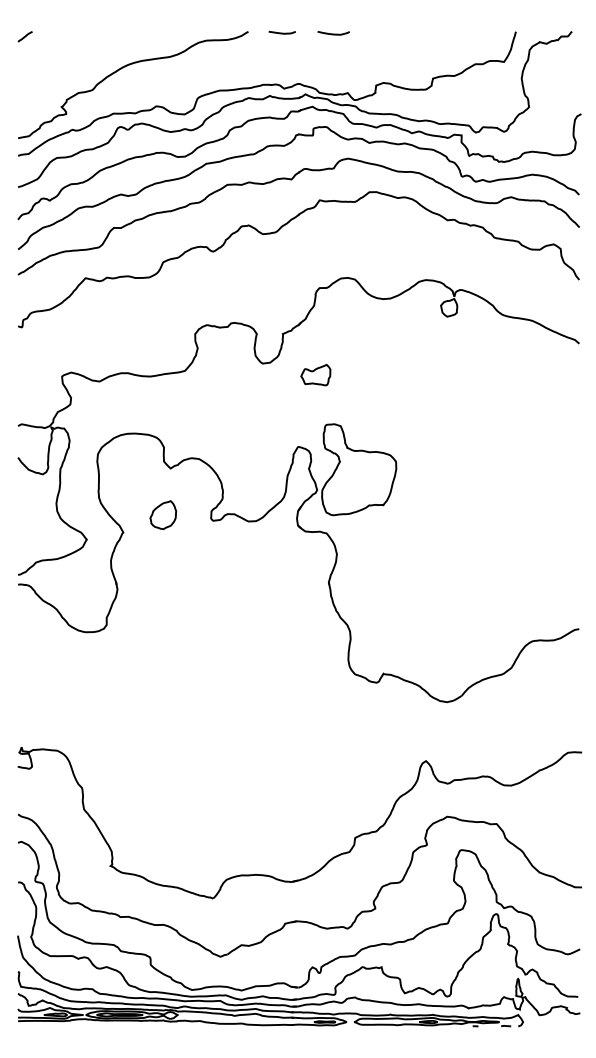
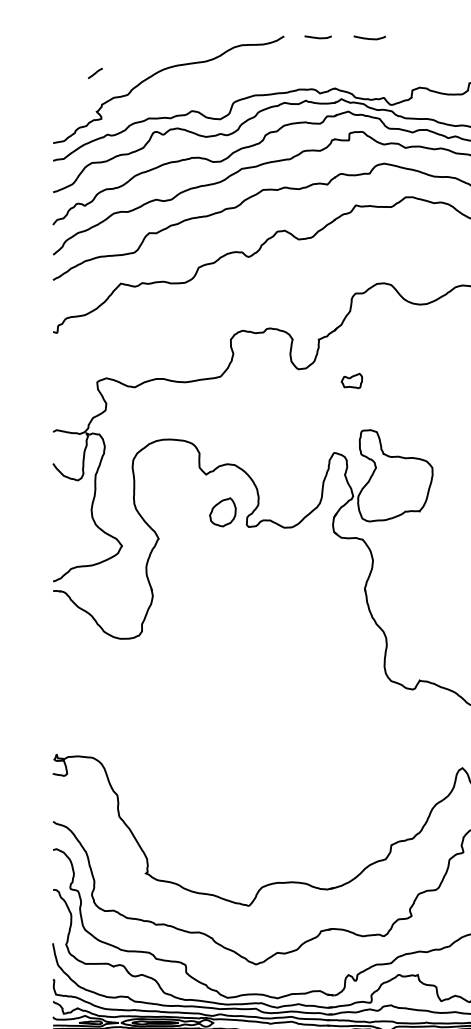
line: (24, 36) -> (94, 73), moved
part: (315, 375) -> (351, 381), size x0.7
part: (163, 515) -> (223, 512), moved

